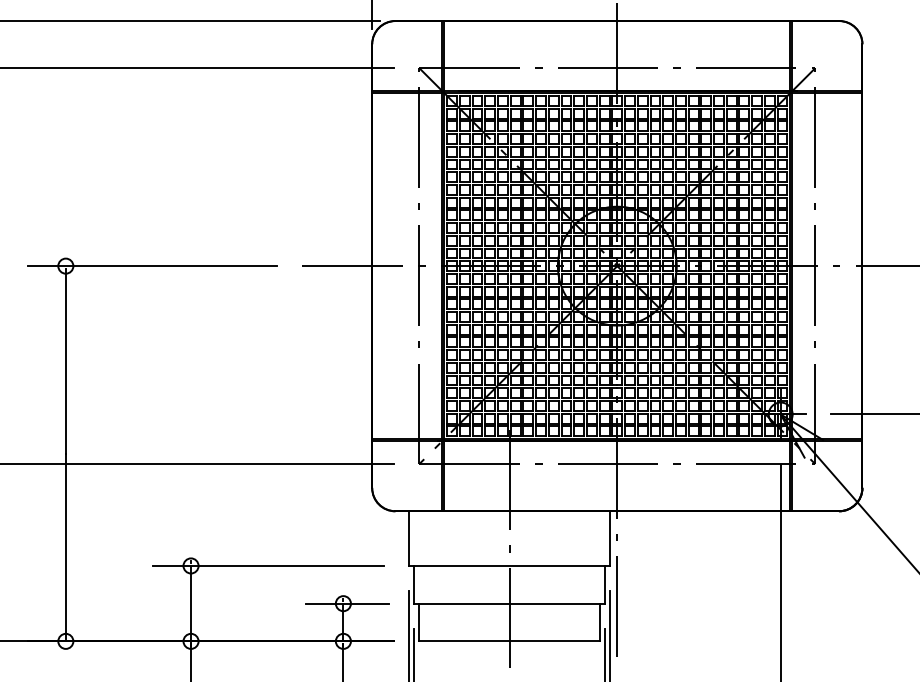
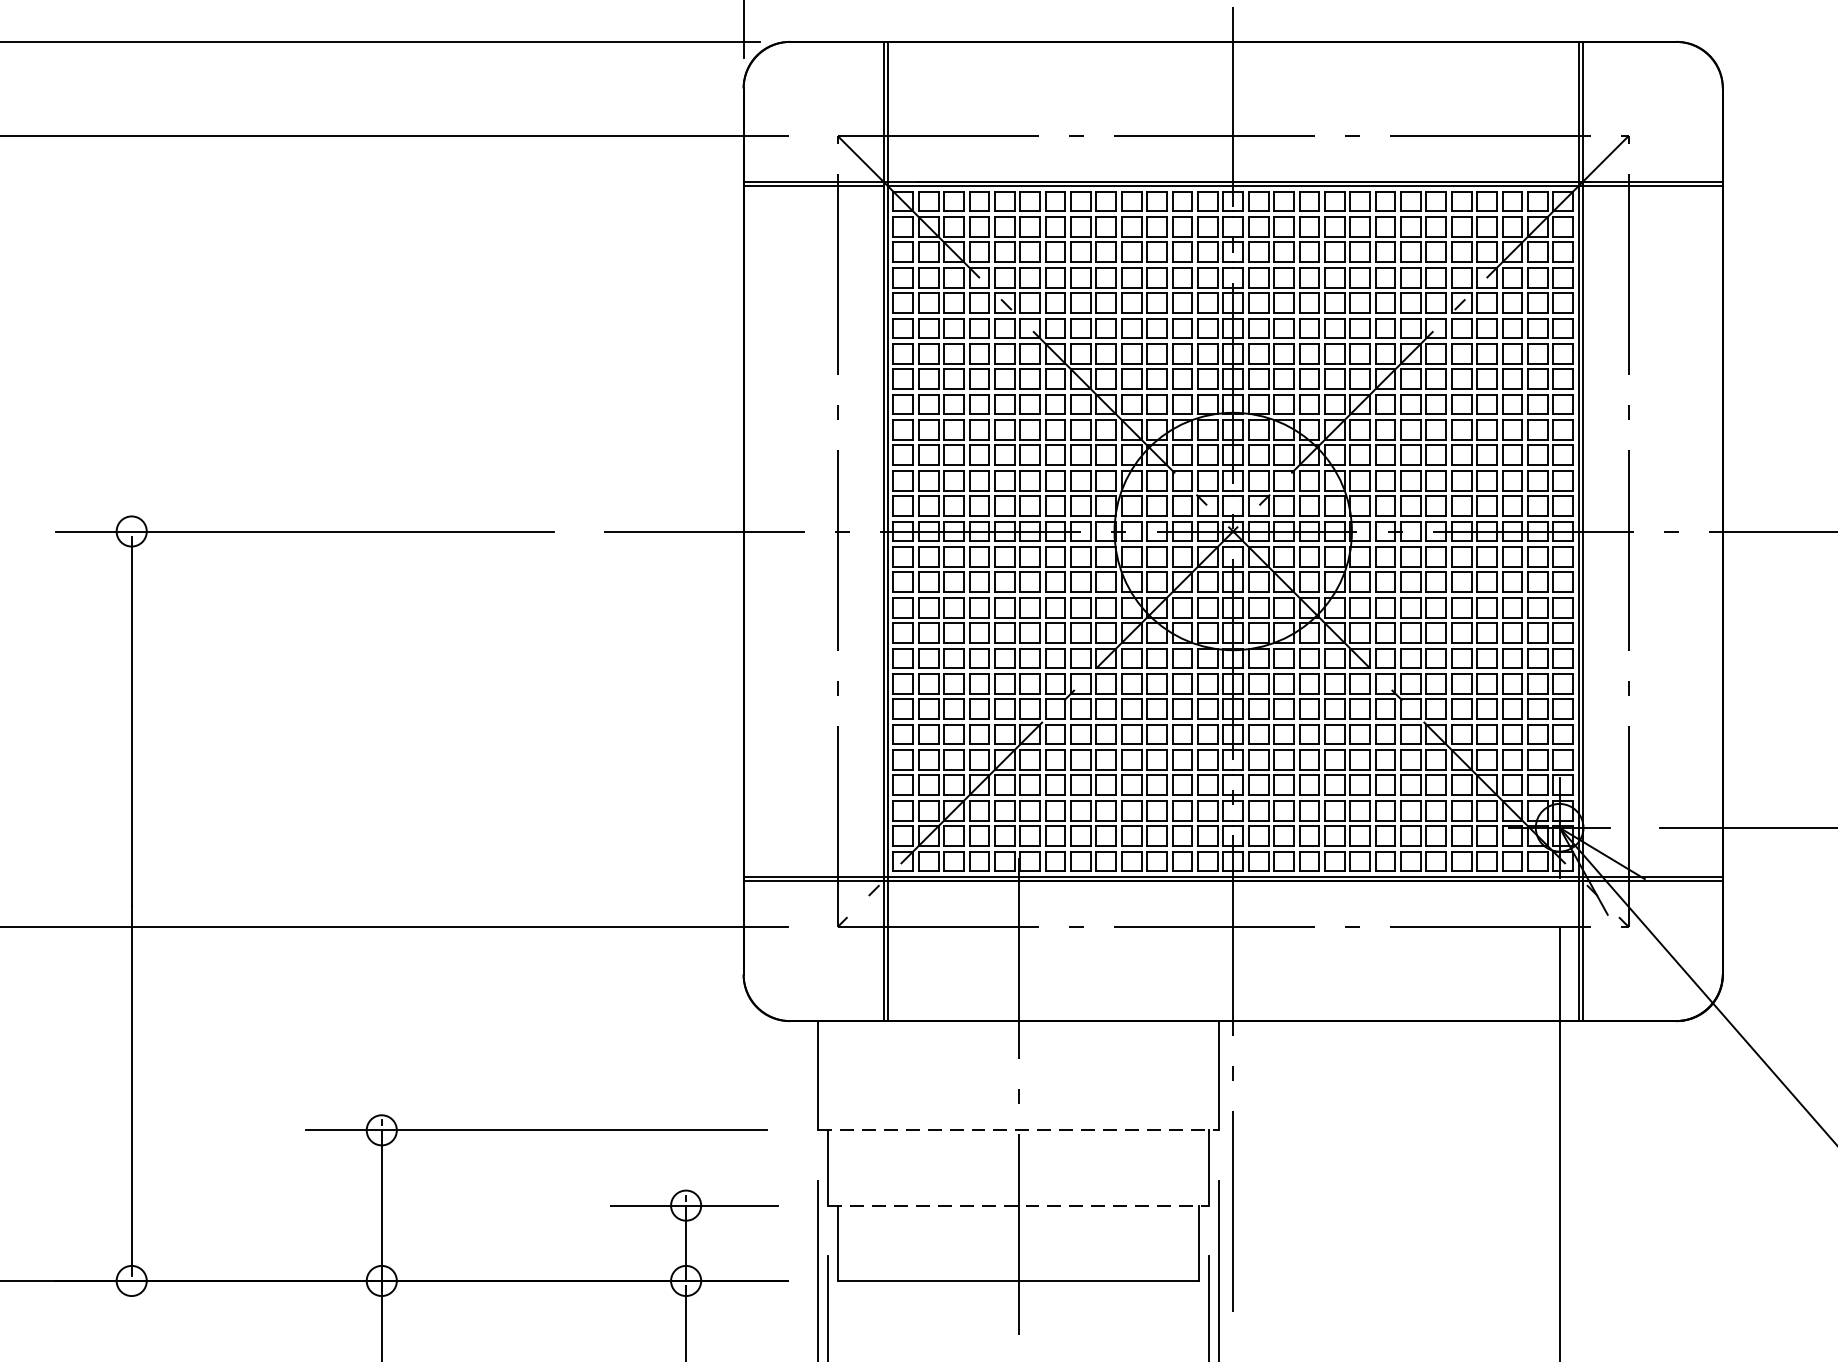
line: (509, 565) -> (1017, 1129), solid -> dashed
line: (509, 603) -> (1017, 1205), solid -> dashed

